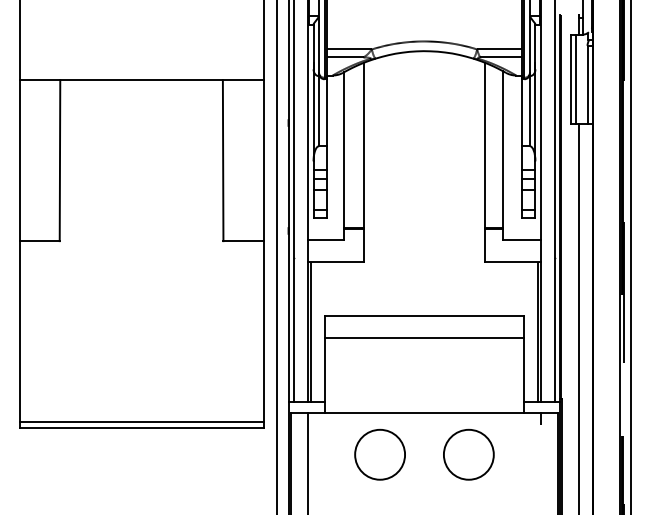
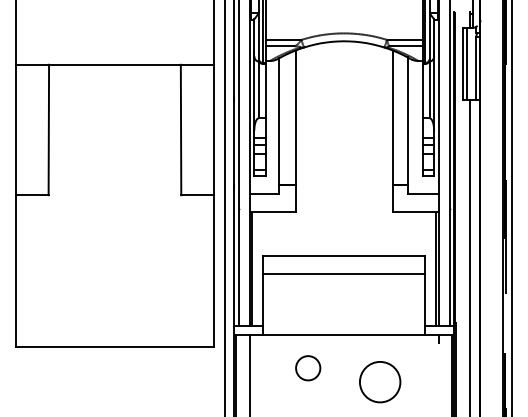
line: (141, 422) -> (114, 342), removed
circle: (379, 454) -> (307, 368), size x0.6
circle: (468, 454) -> (379, 381), moved

